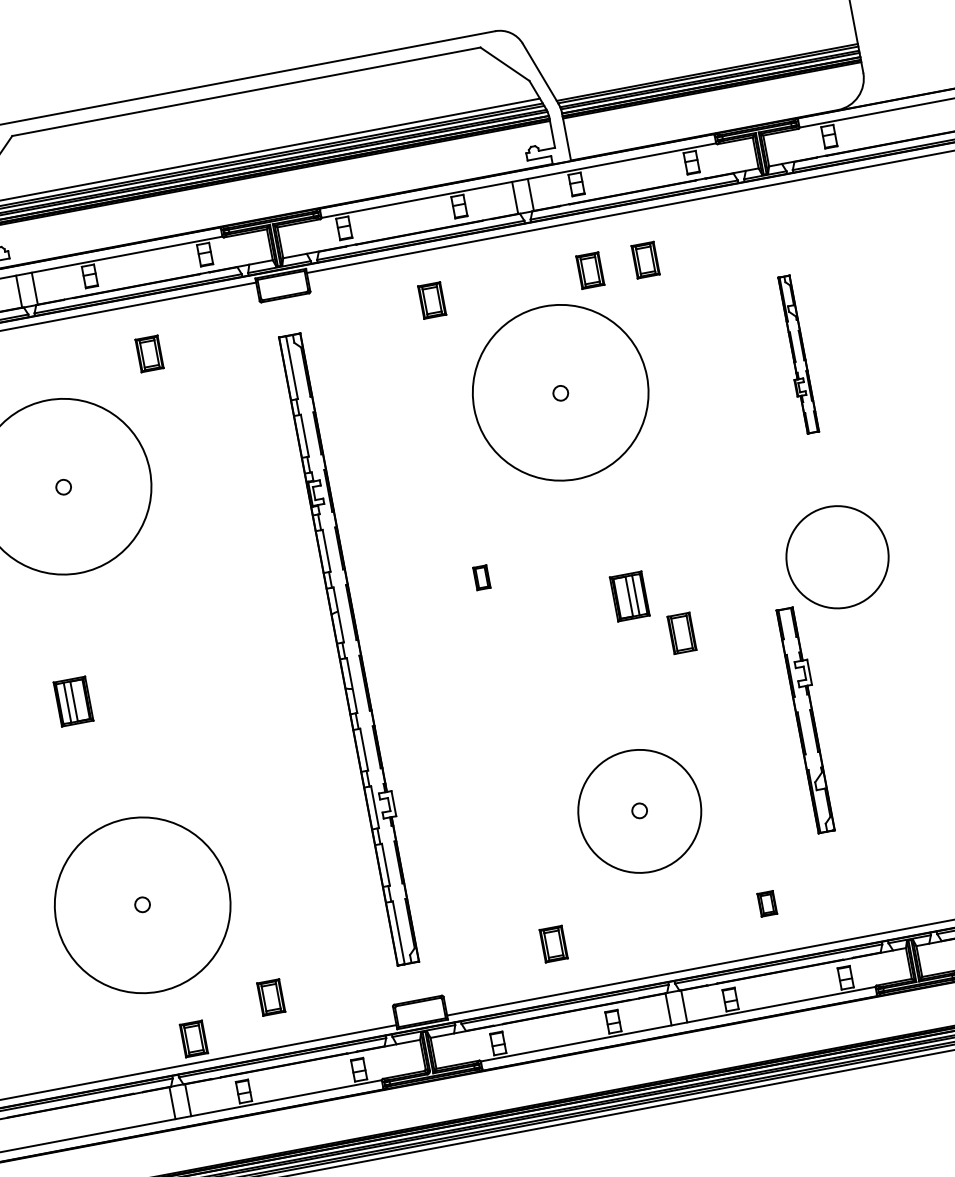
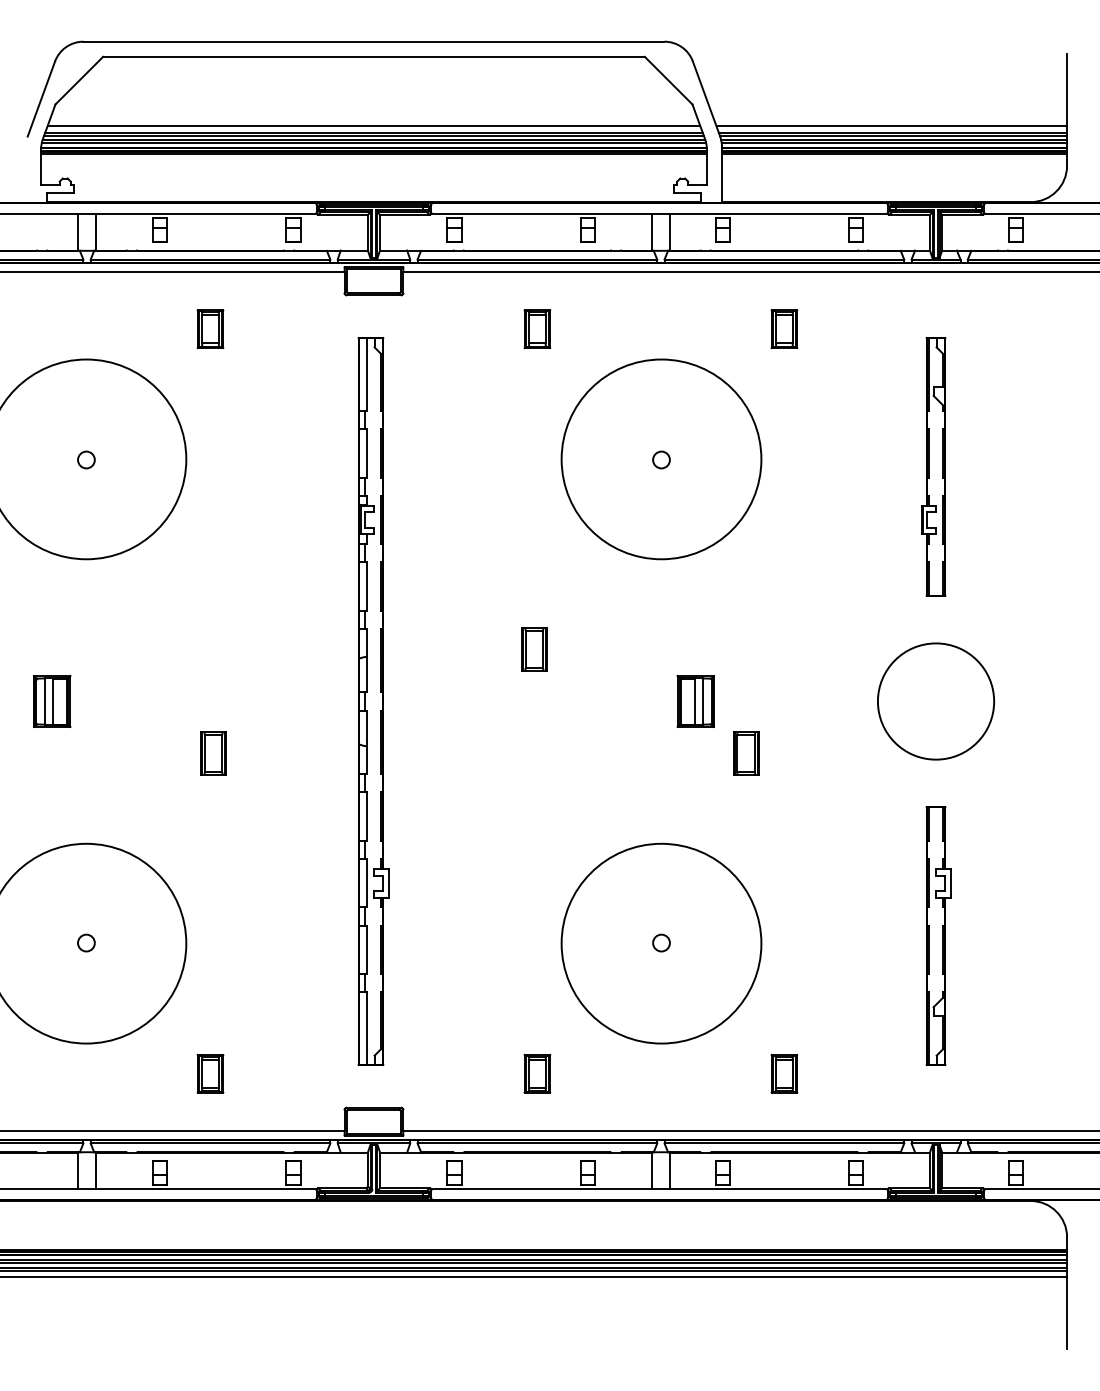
line: (705, 67) -> (891, 126), added
part: (590, 270) -> (720, 329), removed
part: (796, 354) -> (933, 466), size x1.43
part: (481, 577) -> (534, 649), size x1.67
part: (221, 720) -> (213, 753), added
part: (807, 720) -> (938, 936), moved
circle: (639, 811) -> (661, 943), size x1.43
part: (767, 903) -> (784, 1073), size x1.43
part: (193, 1038) -> (115, 1103), removed

